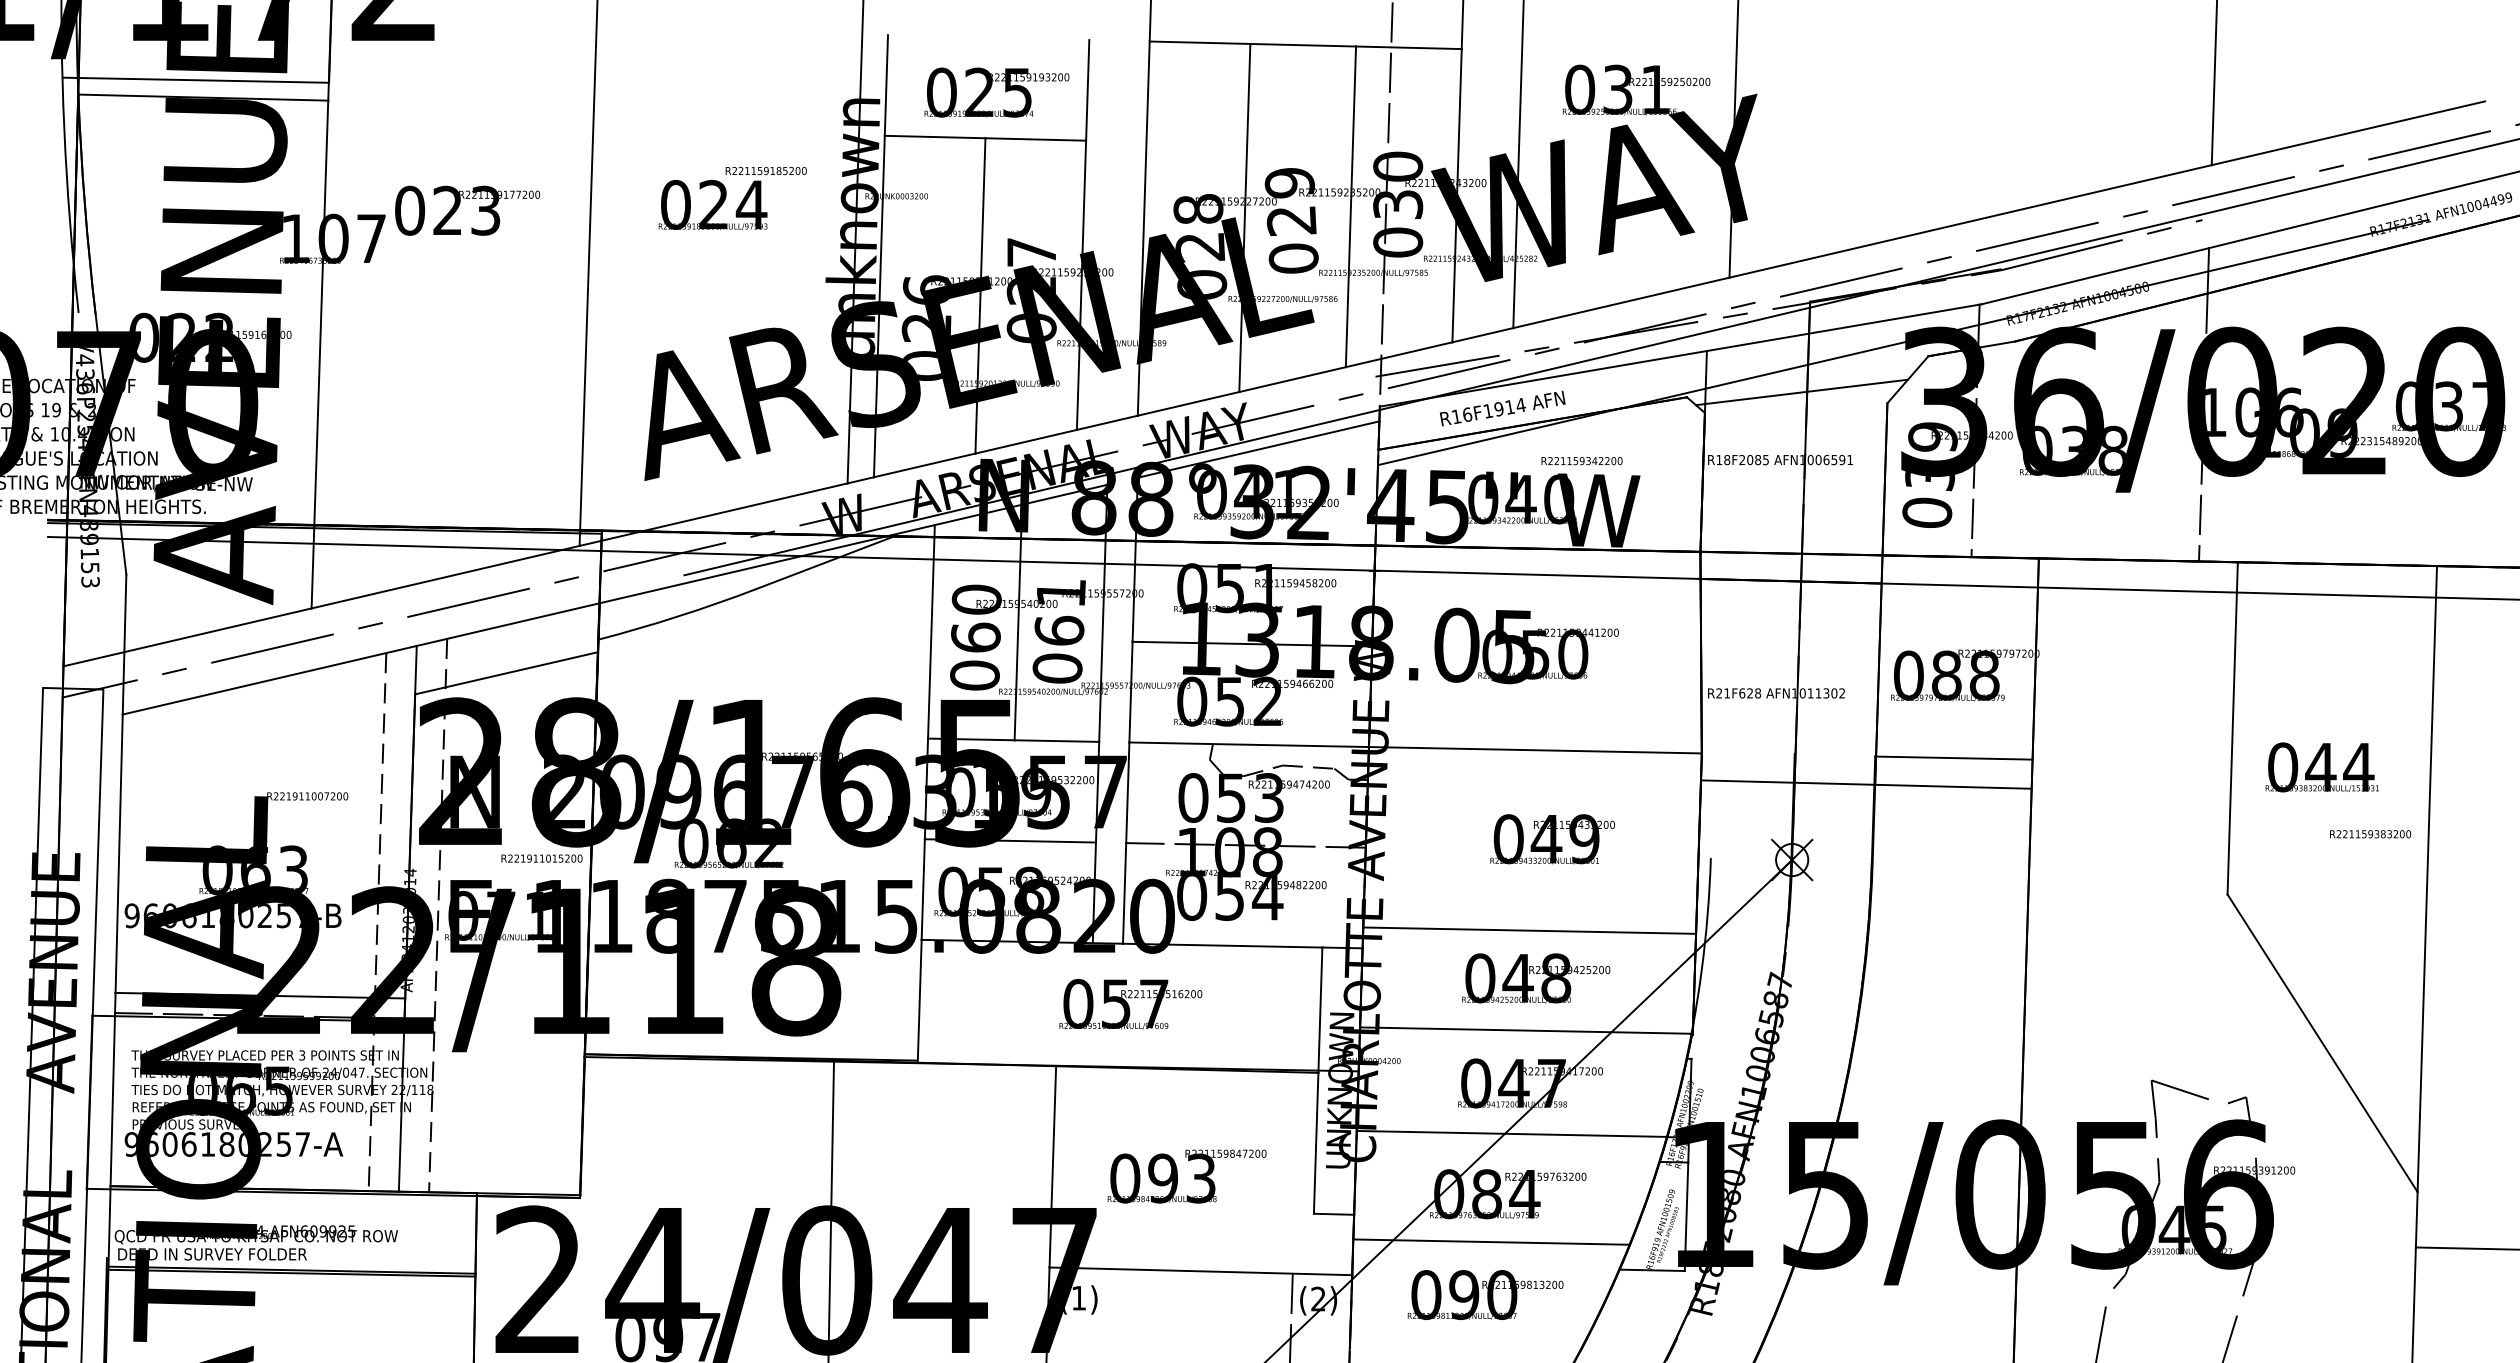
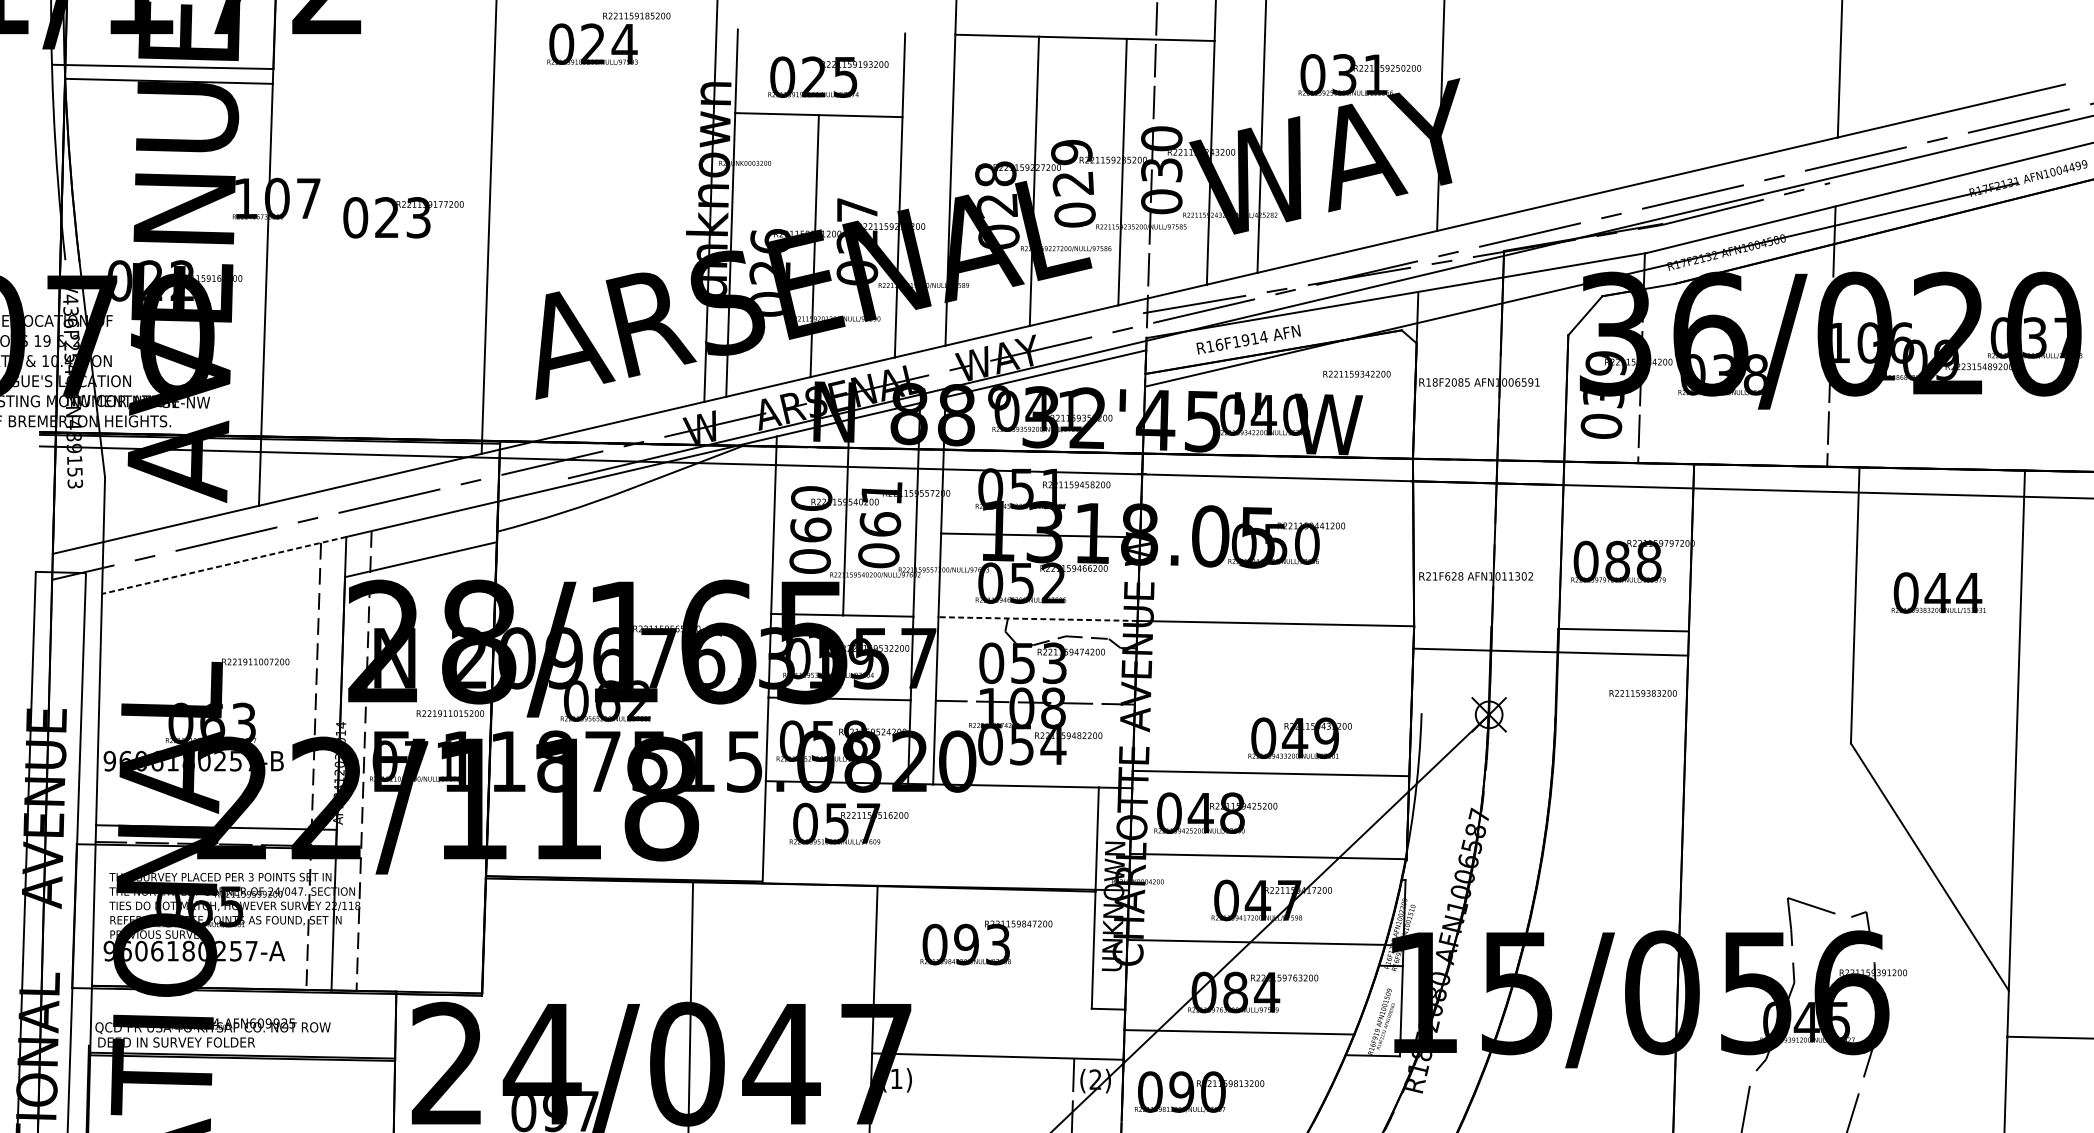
text: (732, 198) -> (608, 38), moved
text: (467, 210) -> (403, 217), moved
line: (1801, 392) -> (1496, 326), removed
text: (1581, 461) -> (1356, 374), moved
line: (269, 680) -> (223, 565), solid -> dashed
line: (1249, 744) -> (1038, 618), solid -> dashed
text: (2321, 767) -> (1938, 593), moved
text: (2370, 834) -> (1643, 693), moved
text: (1552, 839) -> (1300, 738), moved
text: (1536, 978) -> (1216, 813), moved
text: (1130, 1004) -> (848, 824), moved
text: (1186, 1176) -> (985, 942), moved
text: (1485, 1295) -> (1199, 1092), moved

